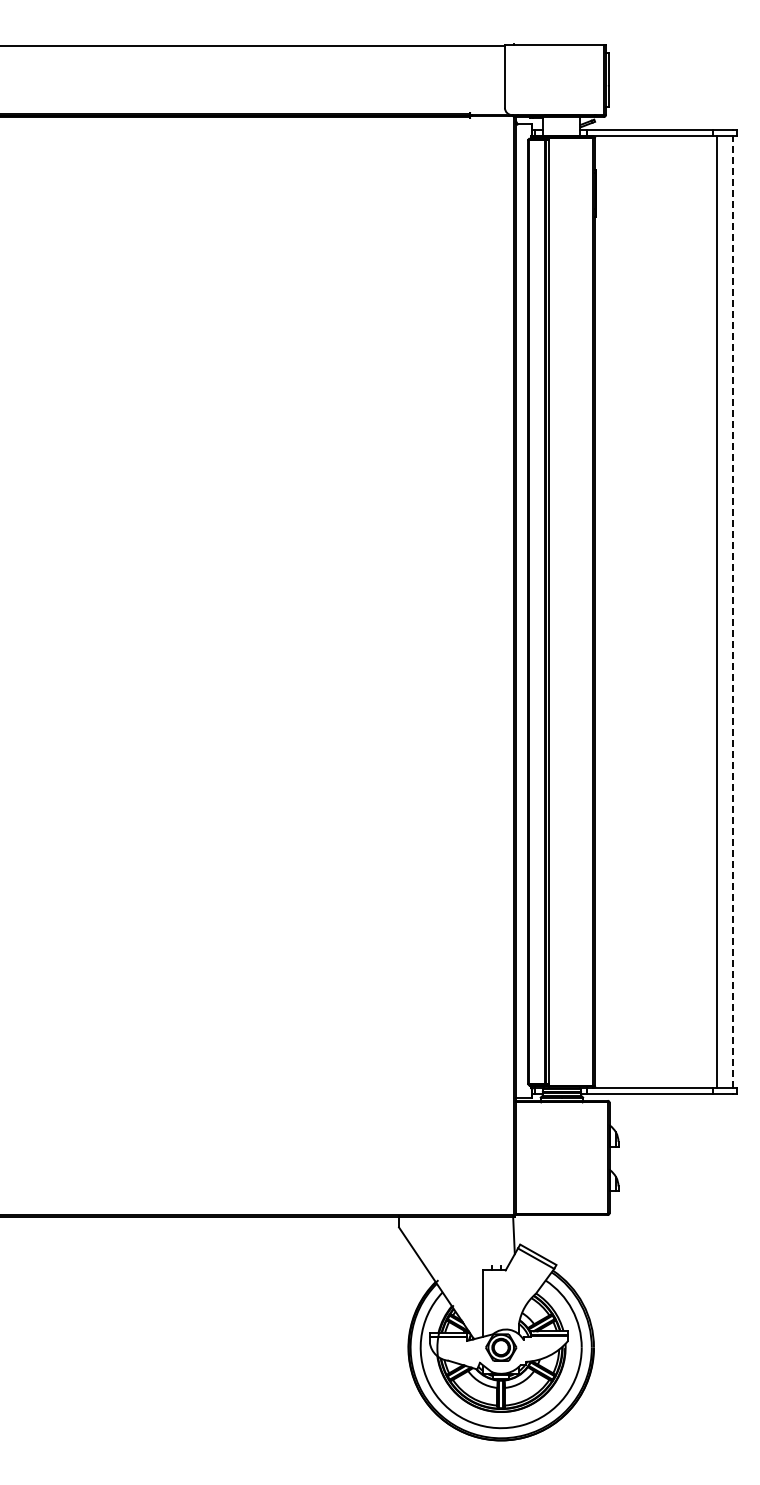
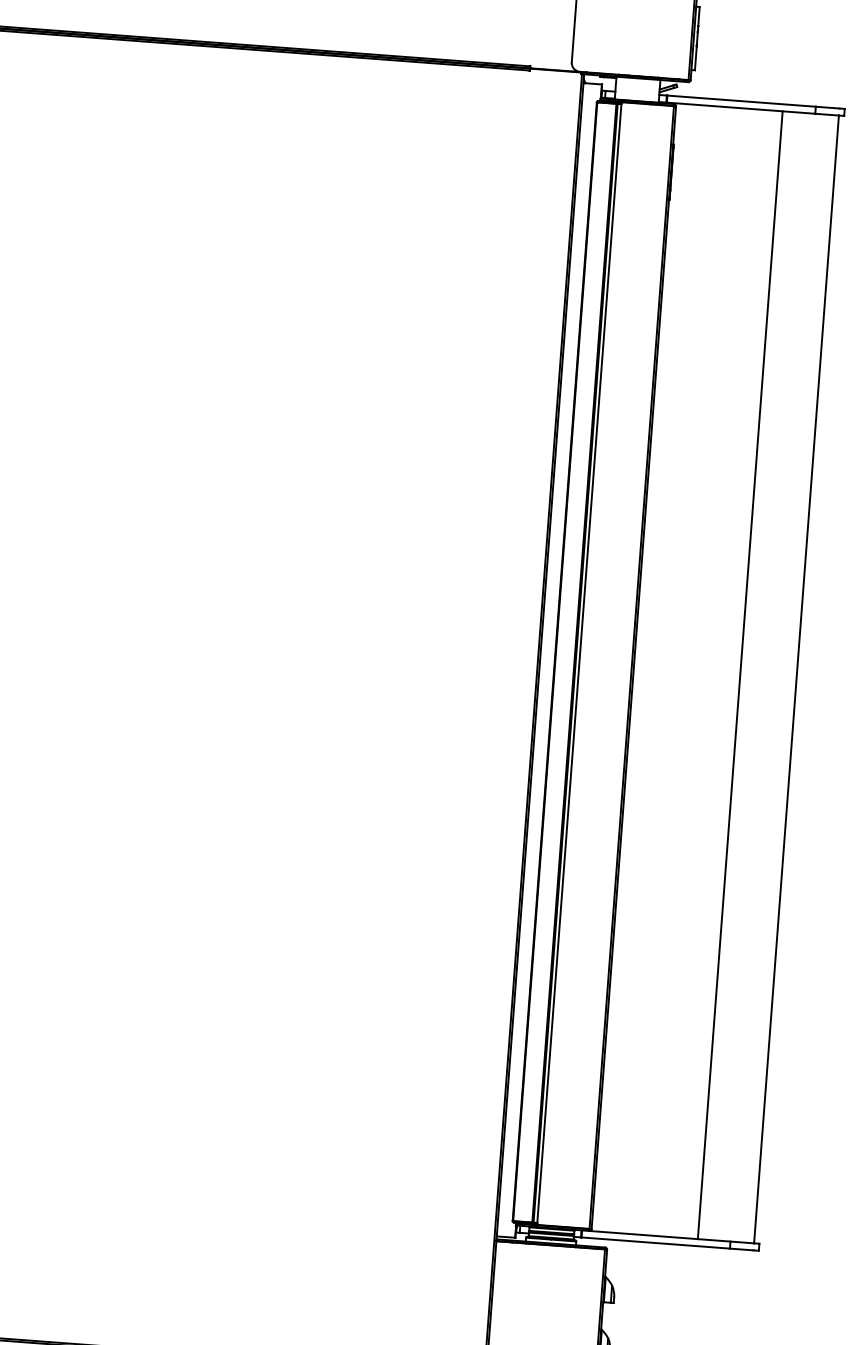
line: (717, 611) -> (740, 675), moved
line: (732, 611) -> (796, 679), dashed -> solid

